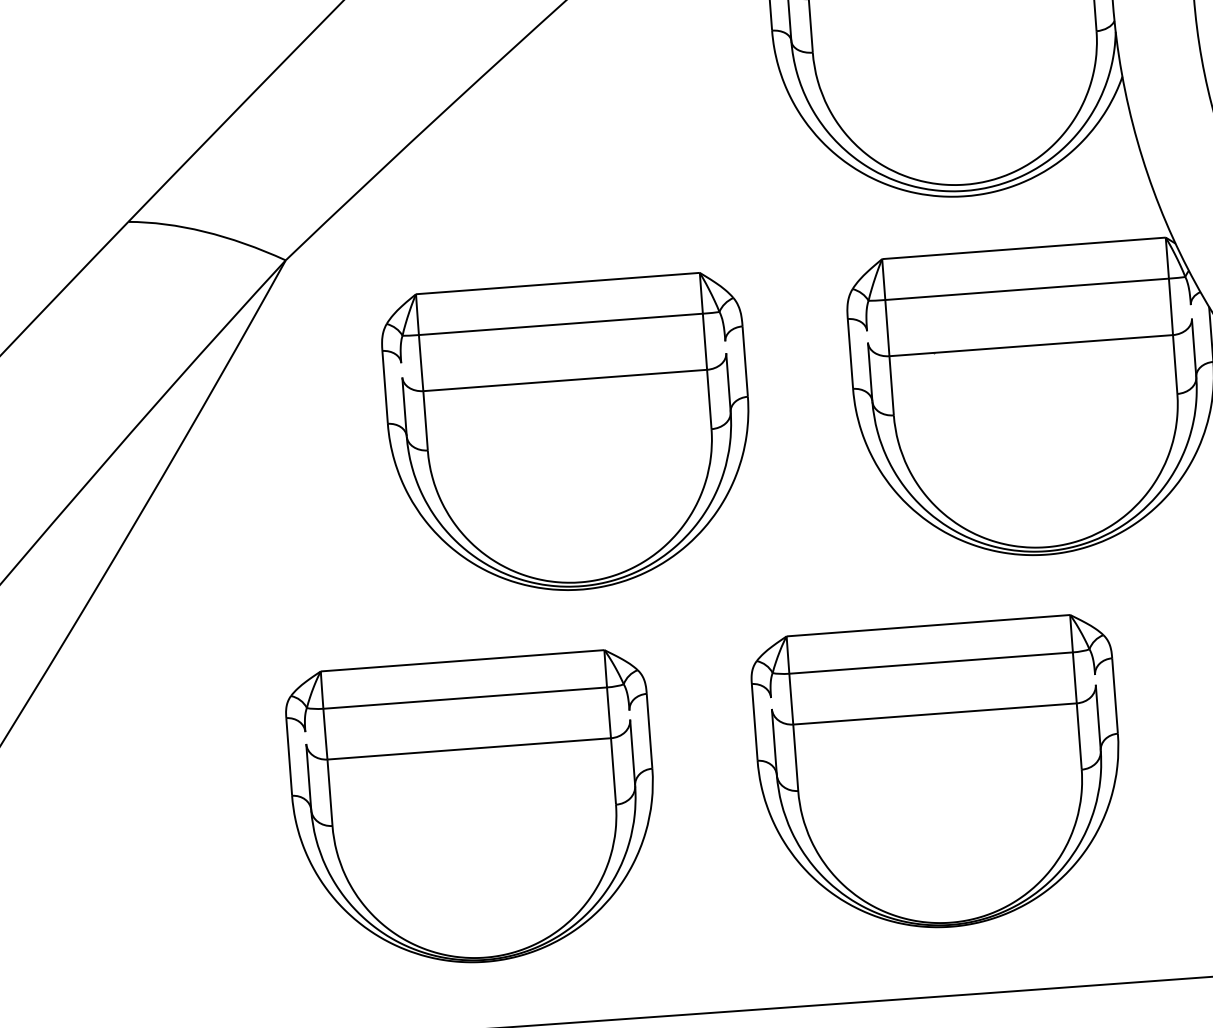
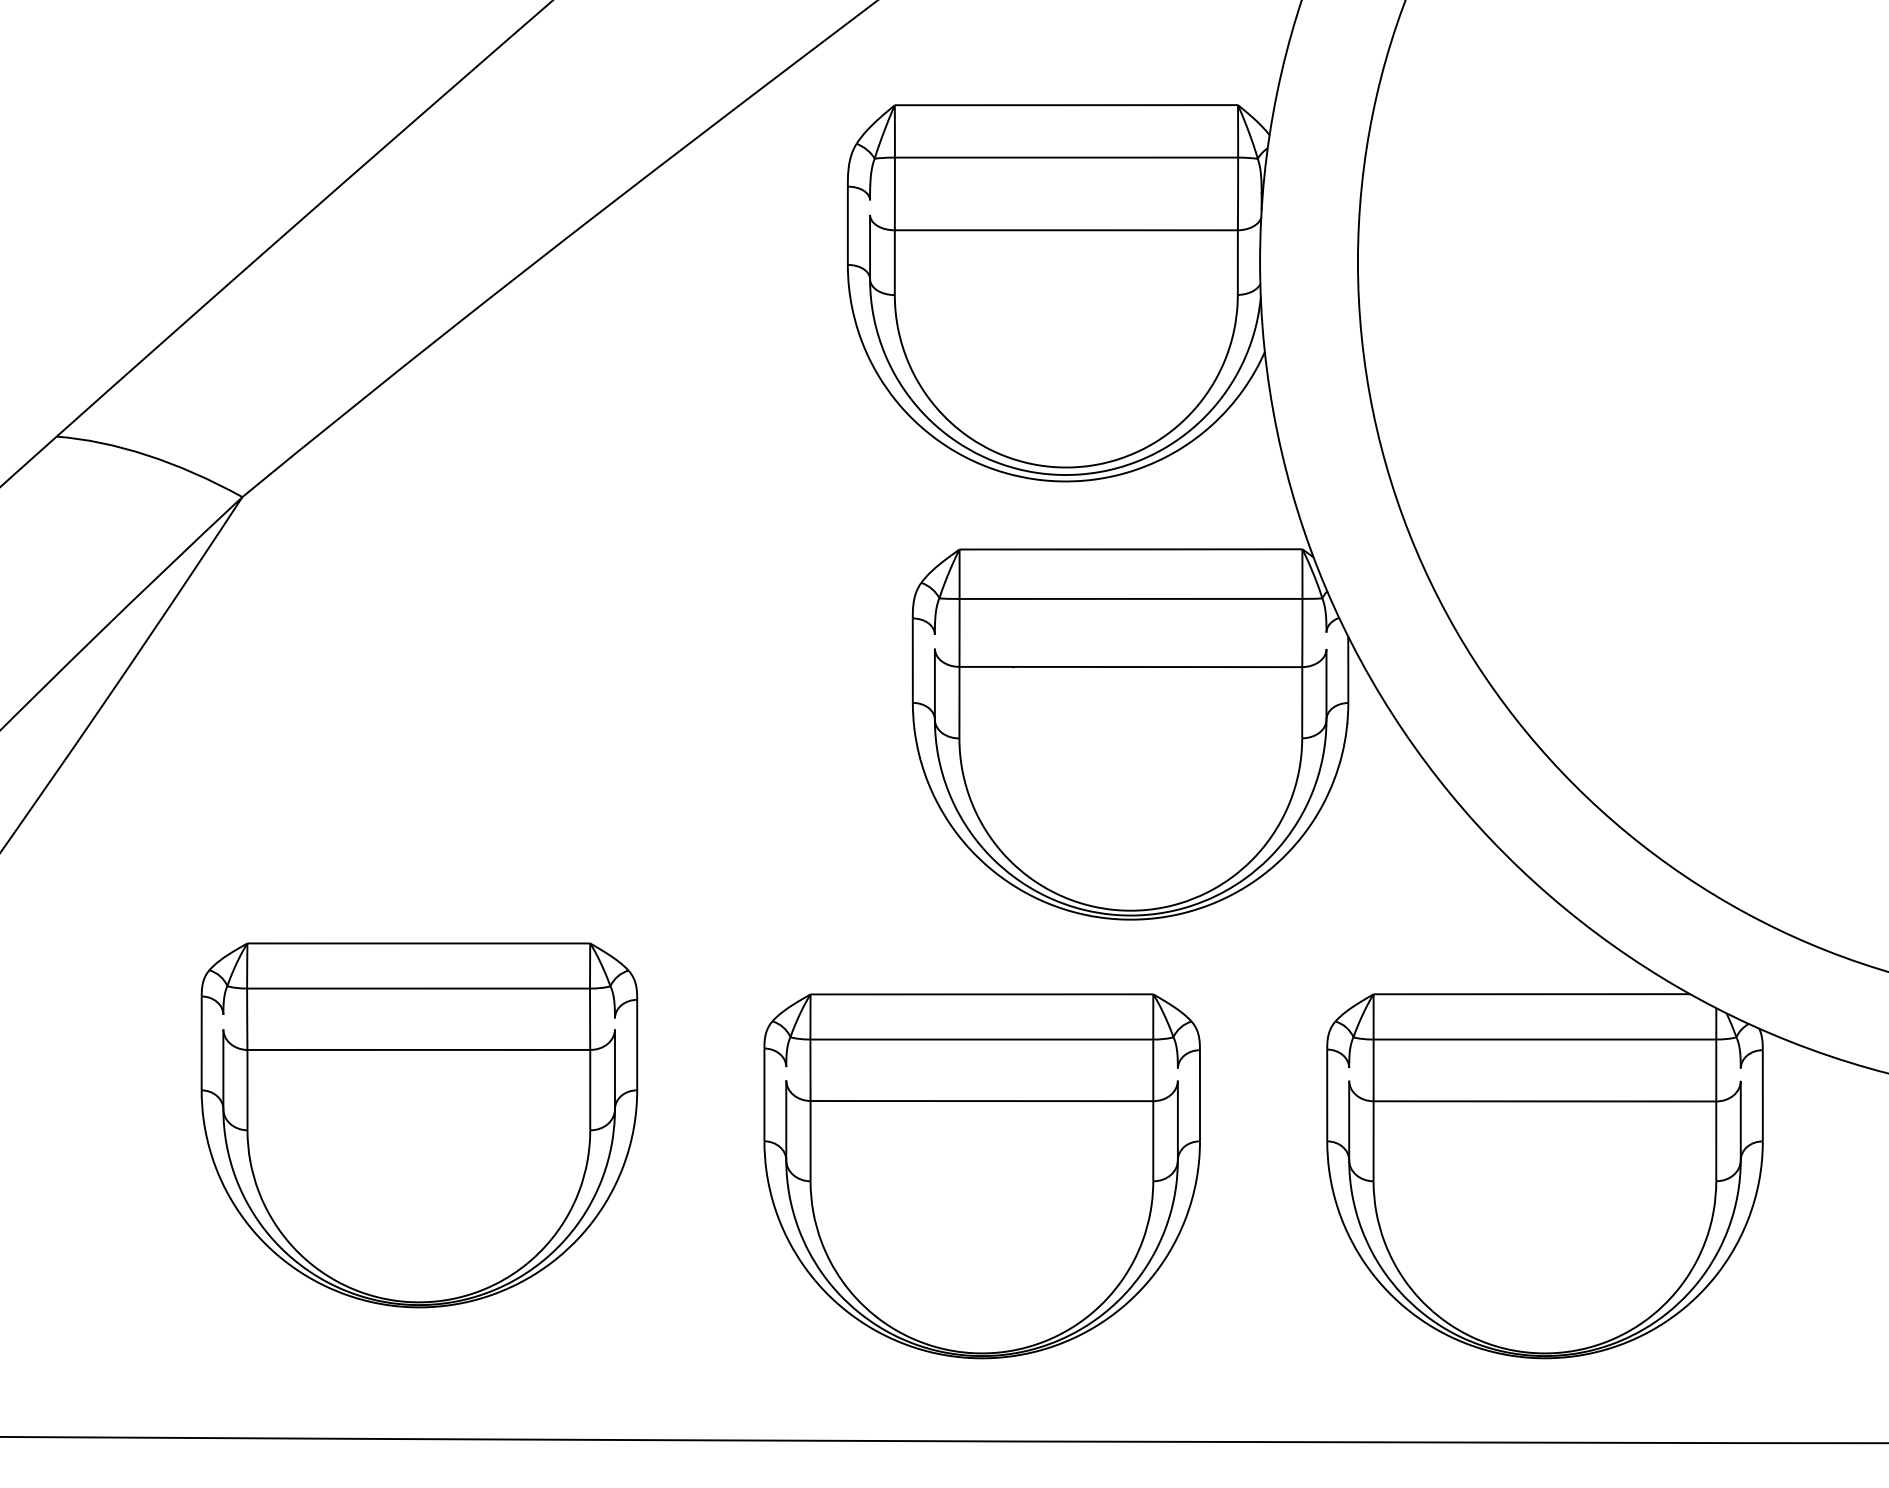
part: (569, 436) -> (567, 734), removed
part: (474, 811) -> (419, 1125), moved

